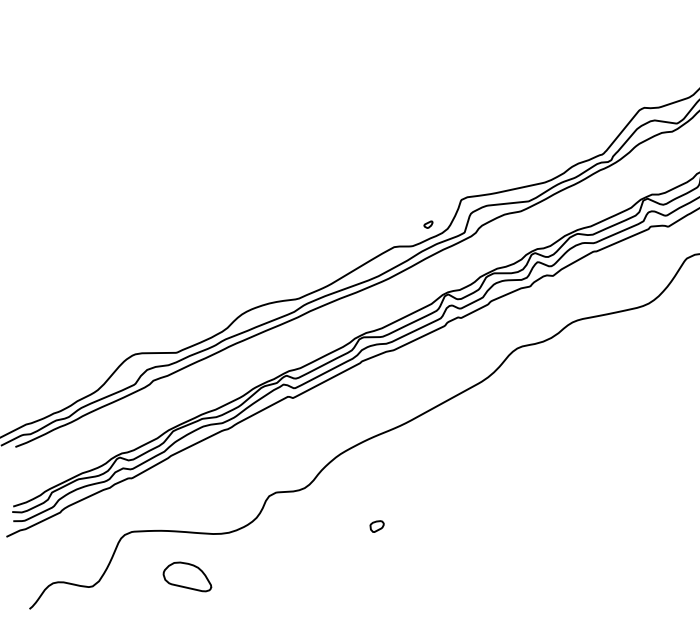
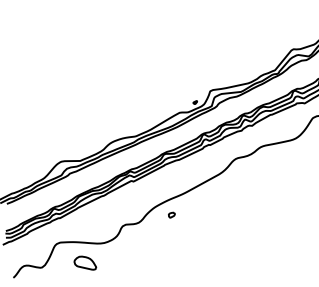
part: (376, 525) -> (171, 214), moved

